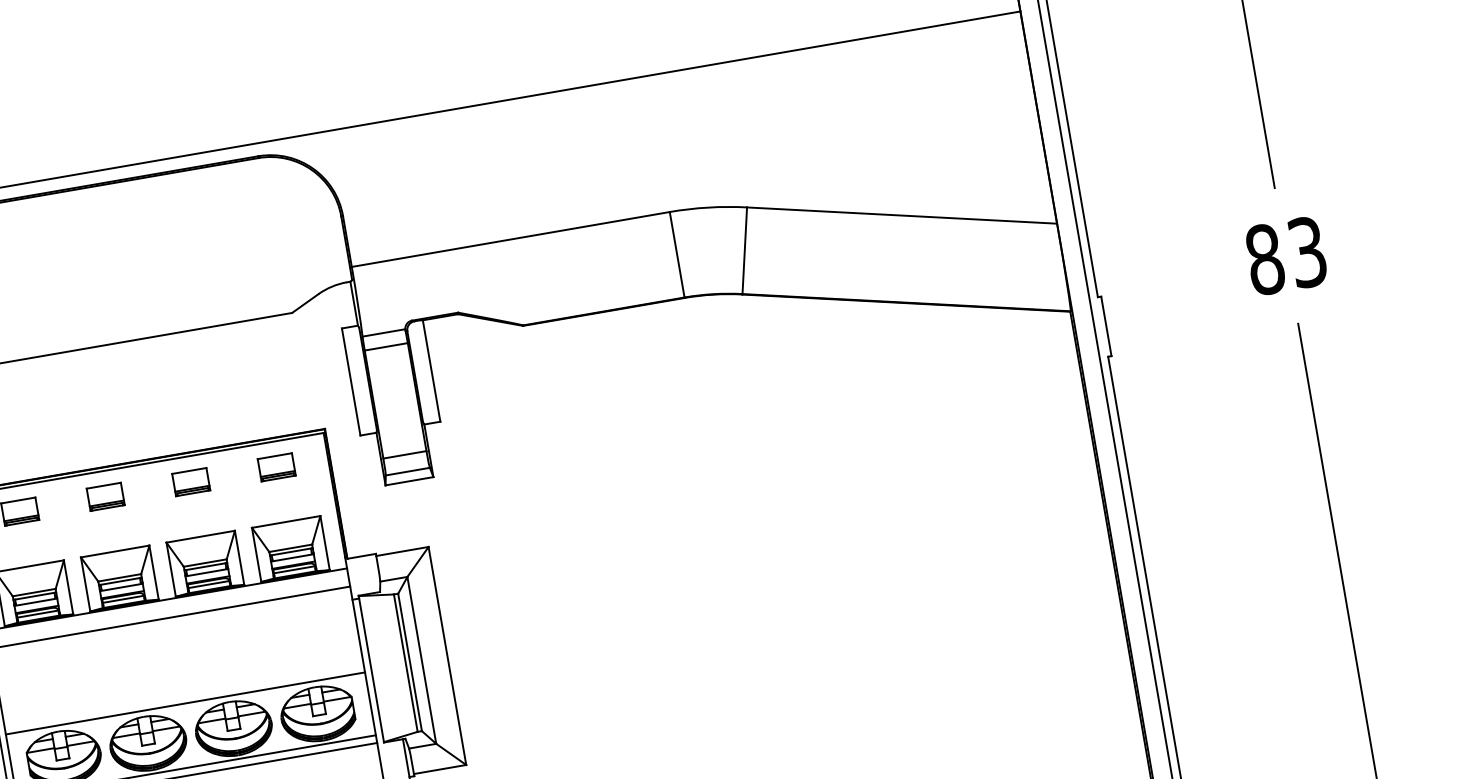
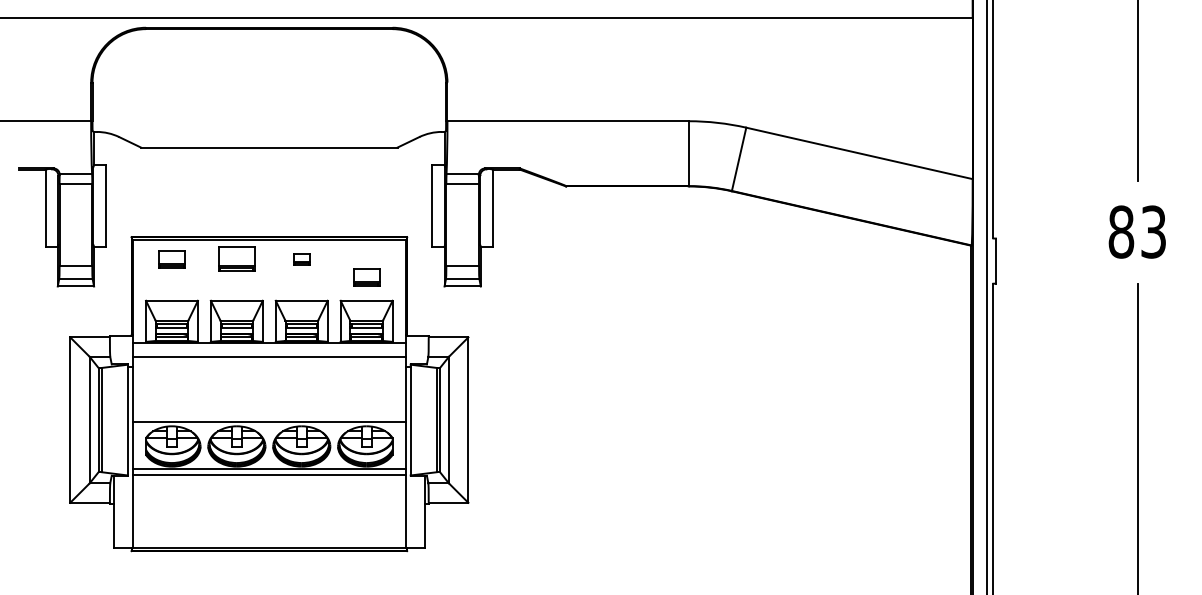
part: (276, 467) -> (366, 277), moved
part: (190, 482) -> (301, 259), size x0.6
part: (105, 497) -> (236, 259), size x1.4

